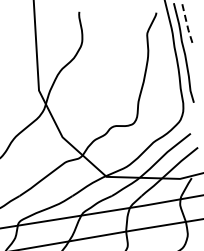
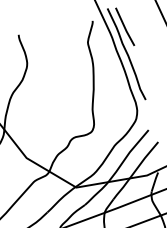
line: (187, 26) -> (125, 28), dashed -> solid

